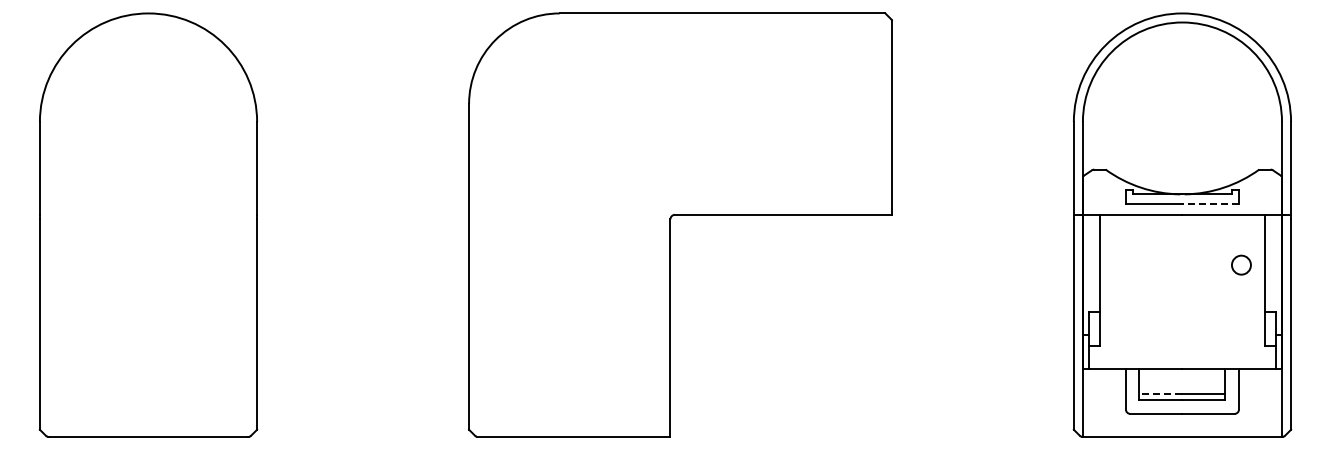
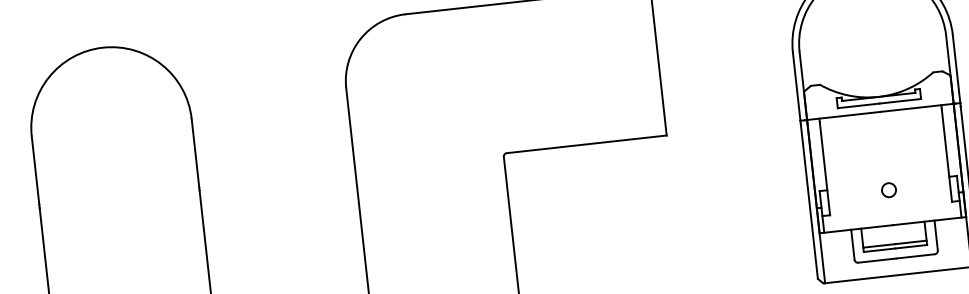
line: (1210, 203) -> (900, 101), dashed -> solid
circle: (1241, 264) -> (888, 189), moved
line: (1160, 394) -> (878, 245), dashed -> solid

